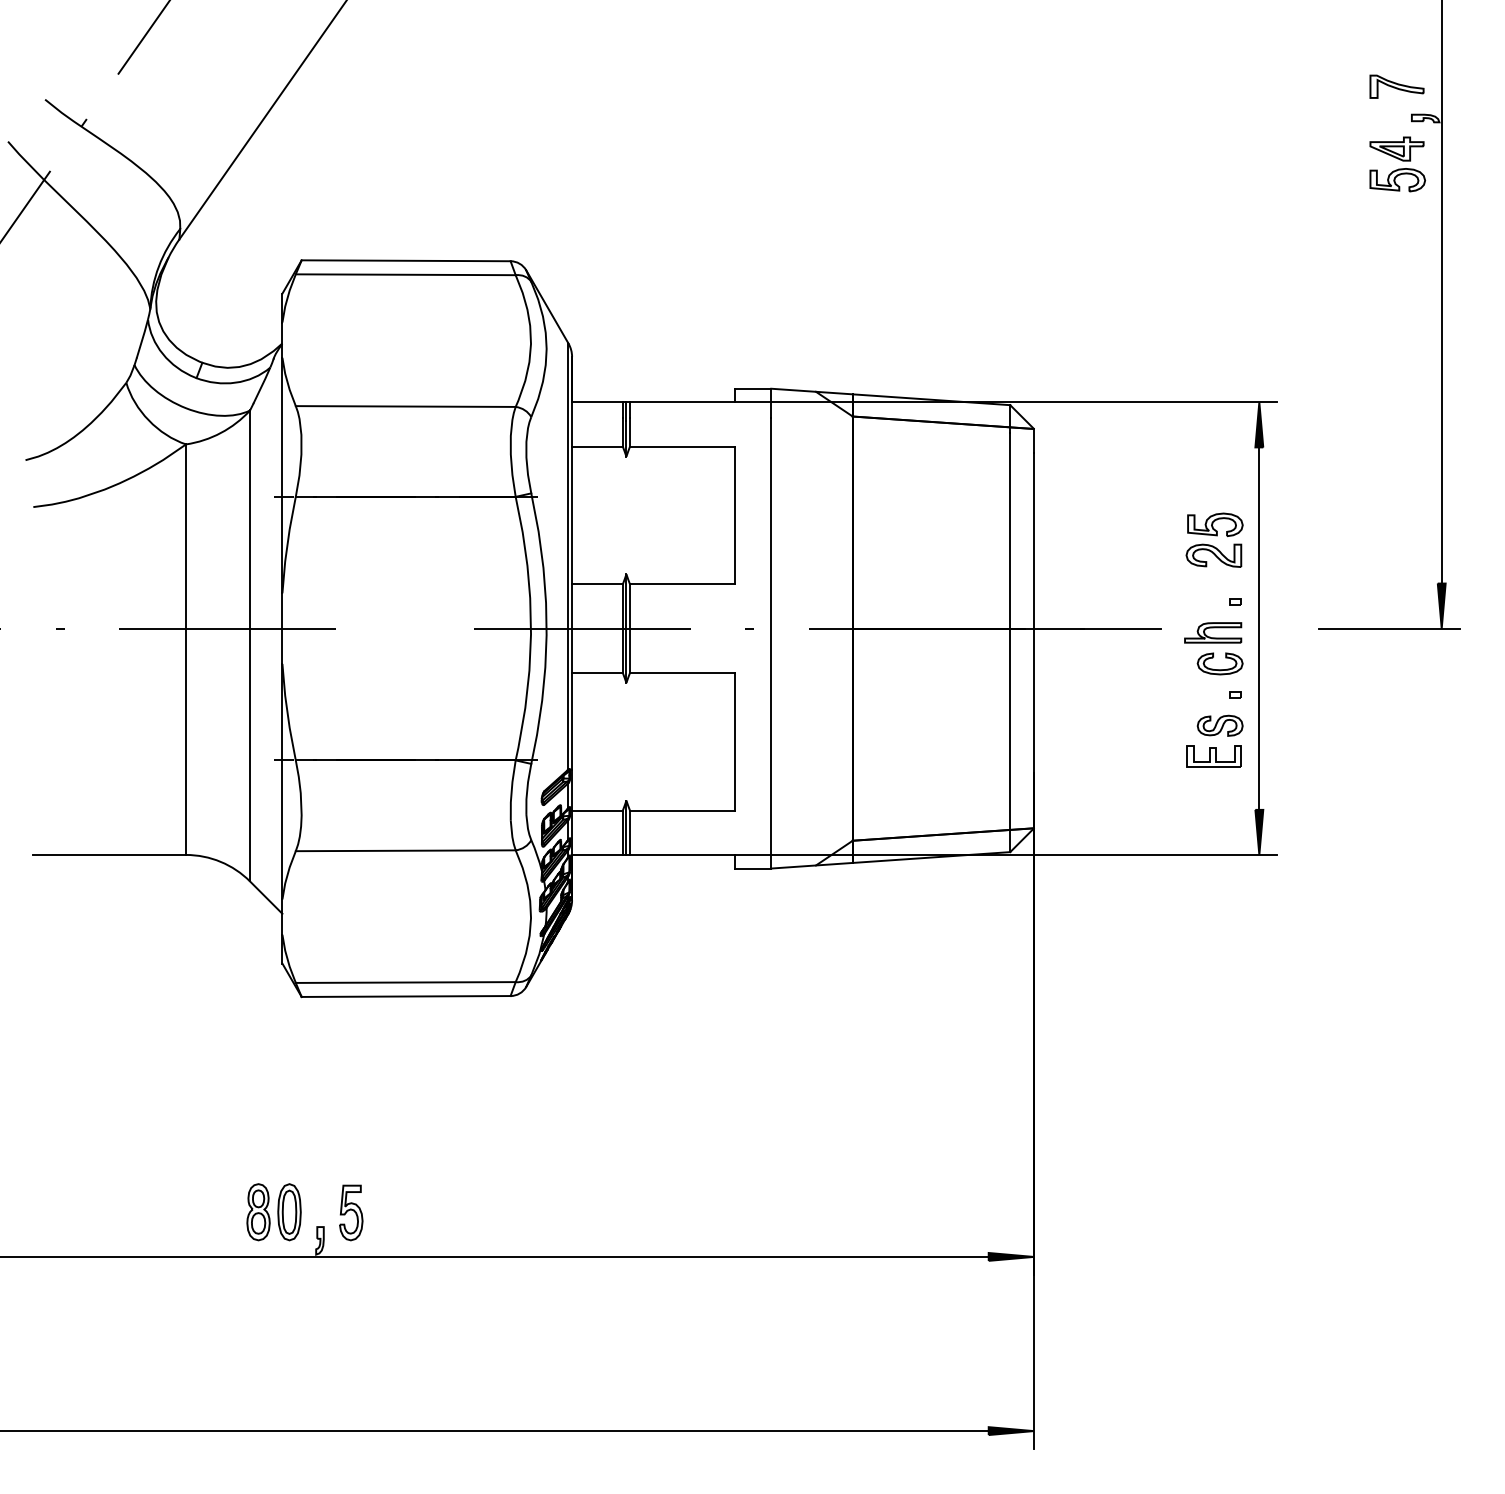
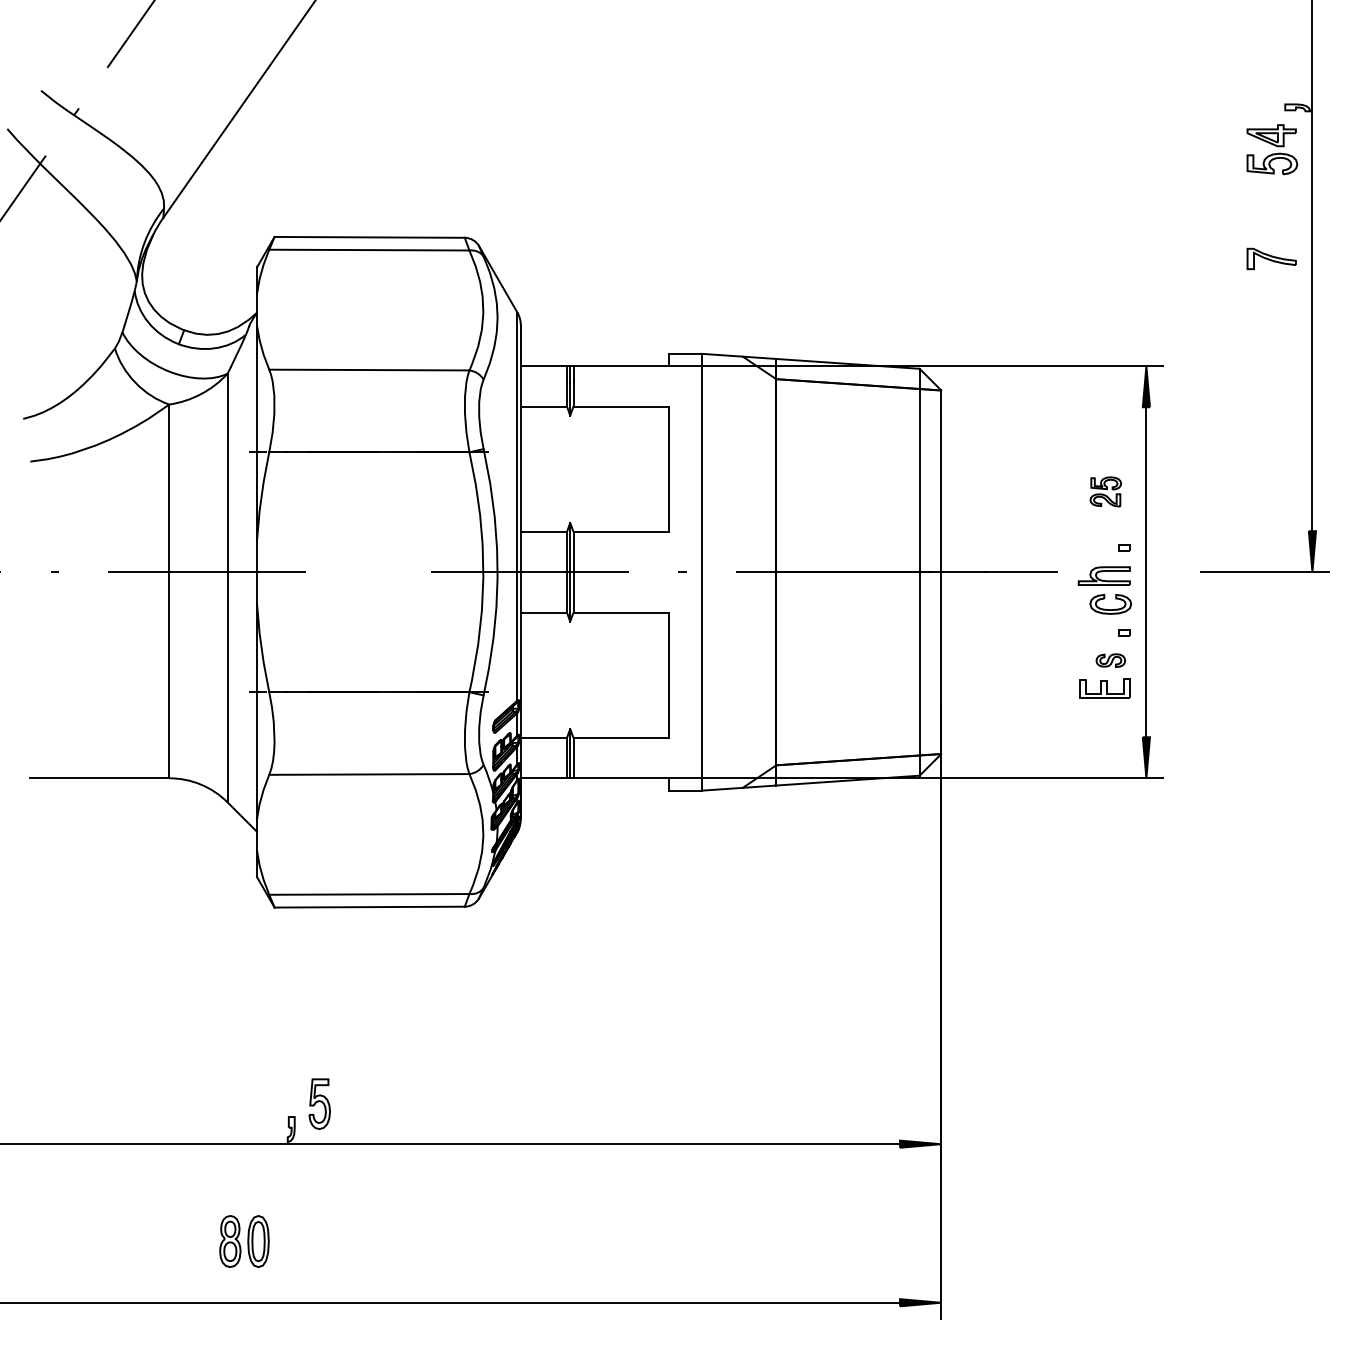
part: (1396, 86) -> (1271, 258), moved
part: (1214, 539) -> (1105, 491), size x0.6
part: (1219, 725) -> (1110, 660), size x0.7
part: (274, 1212) -> (244, 1241), moved

